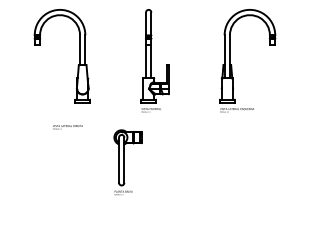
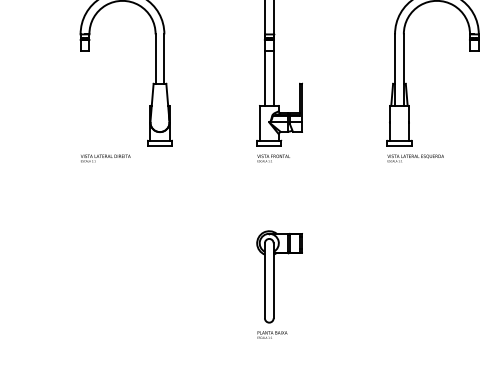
text: (67, 127) -> (105, 158), moved
part: (127, 161) -> (278, 282), moved

